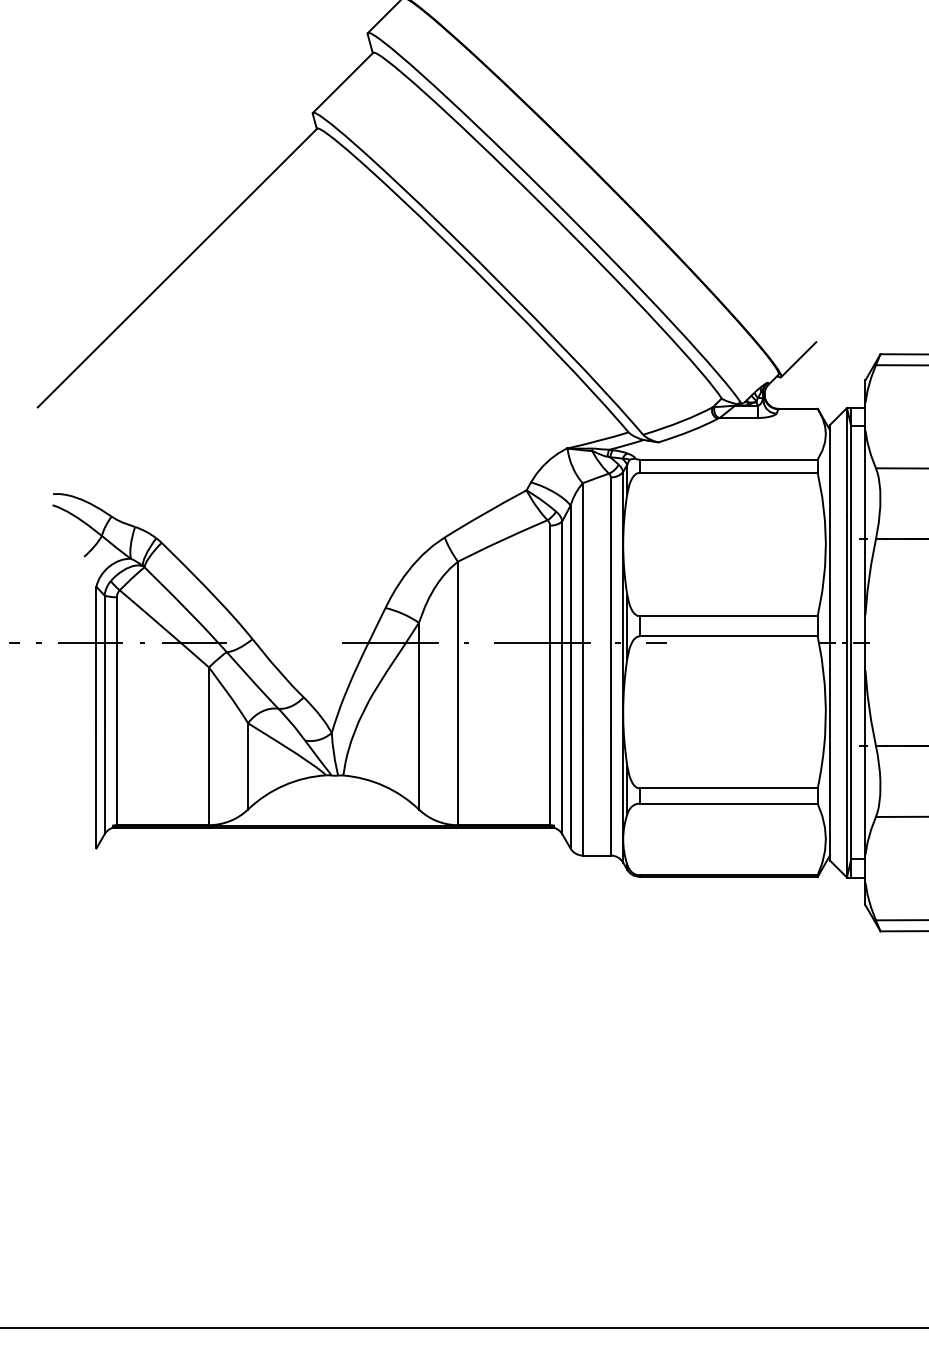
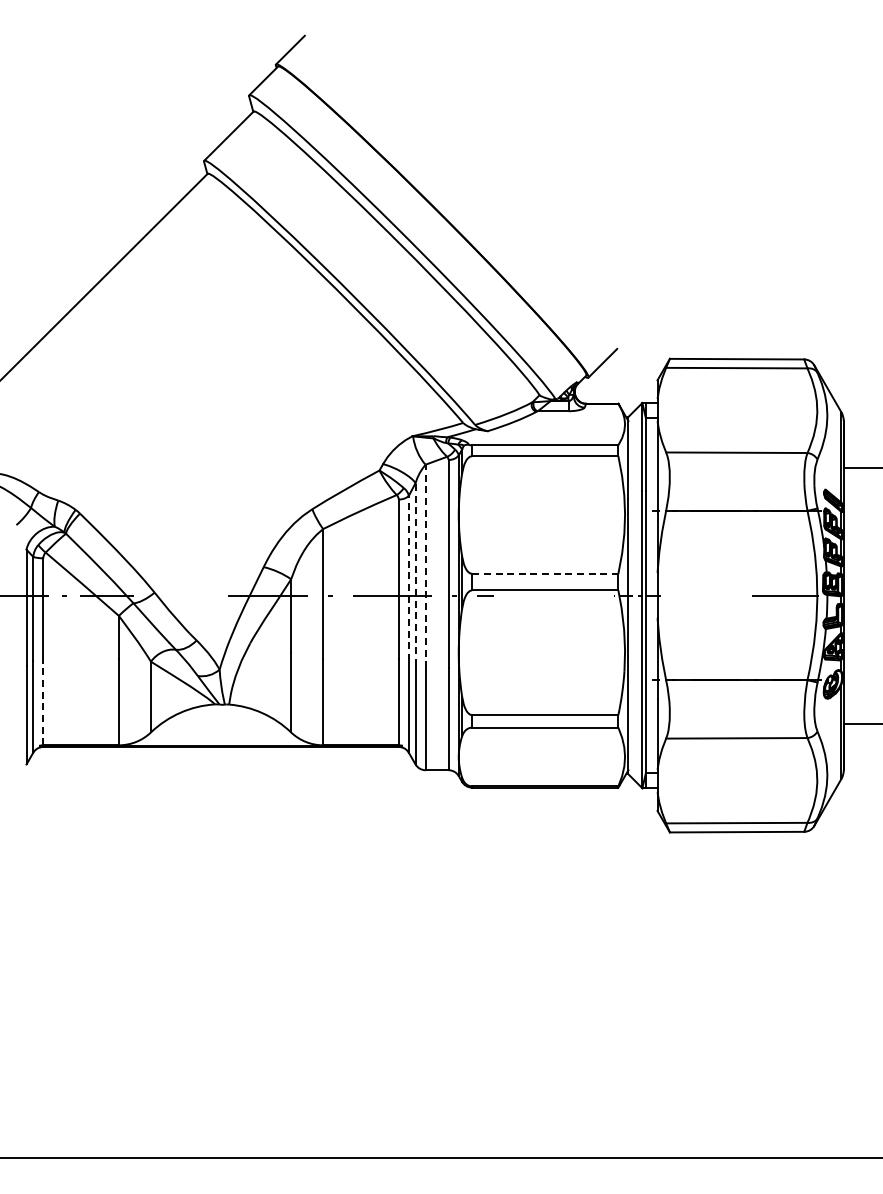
line: (582, 607) -> (425, 566), solid -> dashed
line: (728, 615) -> (545, 573), solid -> dashed
line: (570, 617) -> (415, 574), solid -> dashed
line: (561, 621) -> (408, 578), solid -> dashed
line: (117, 771) -> (43, 701), solid -> dashed

